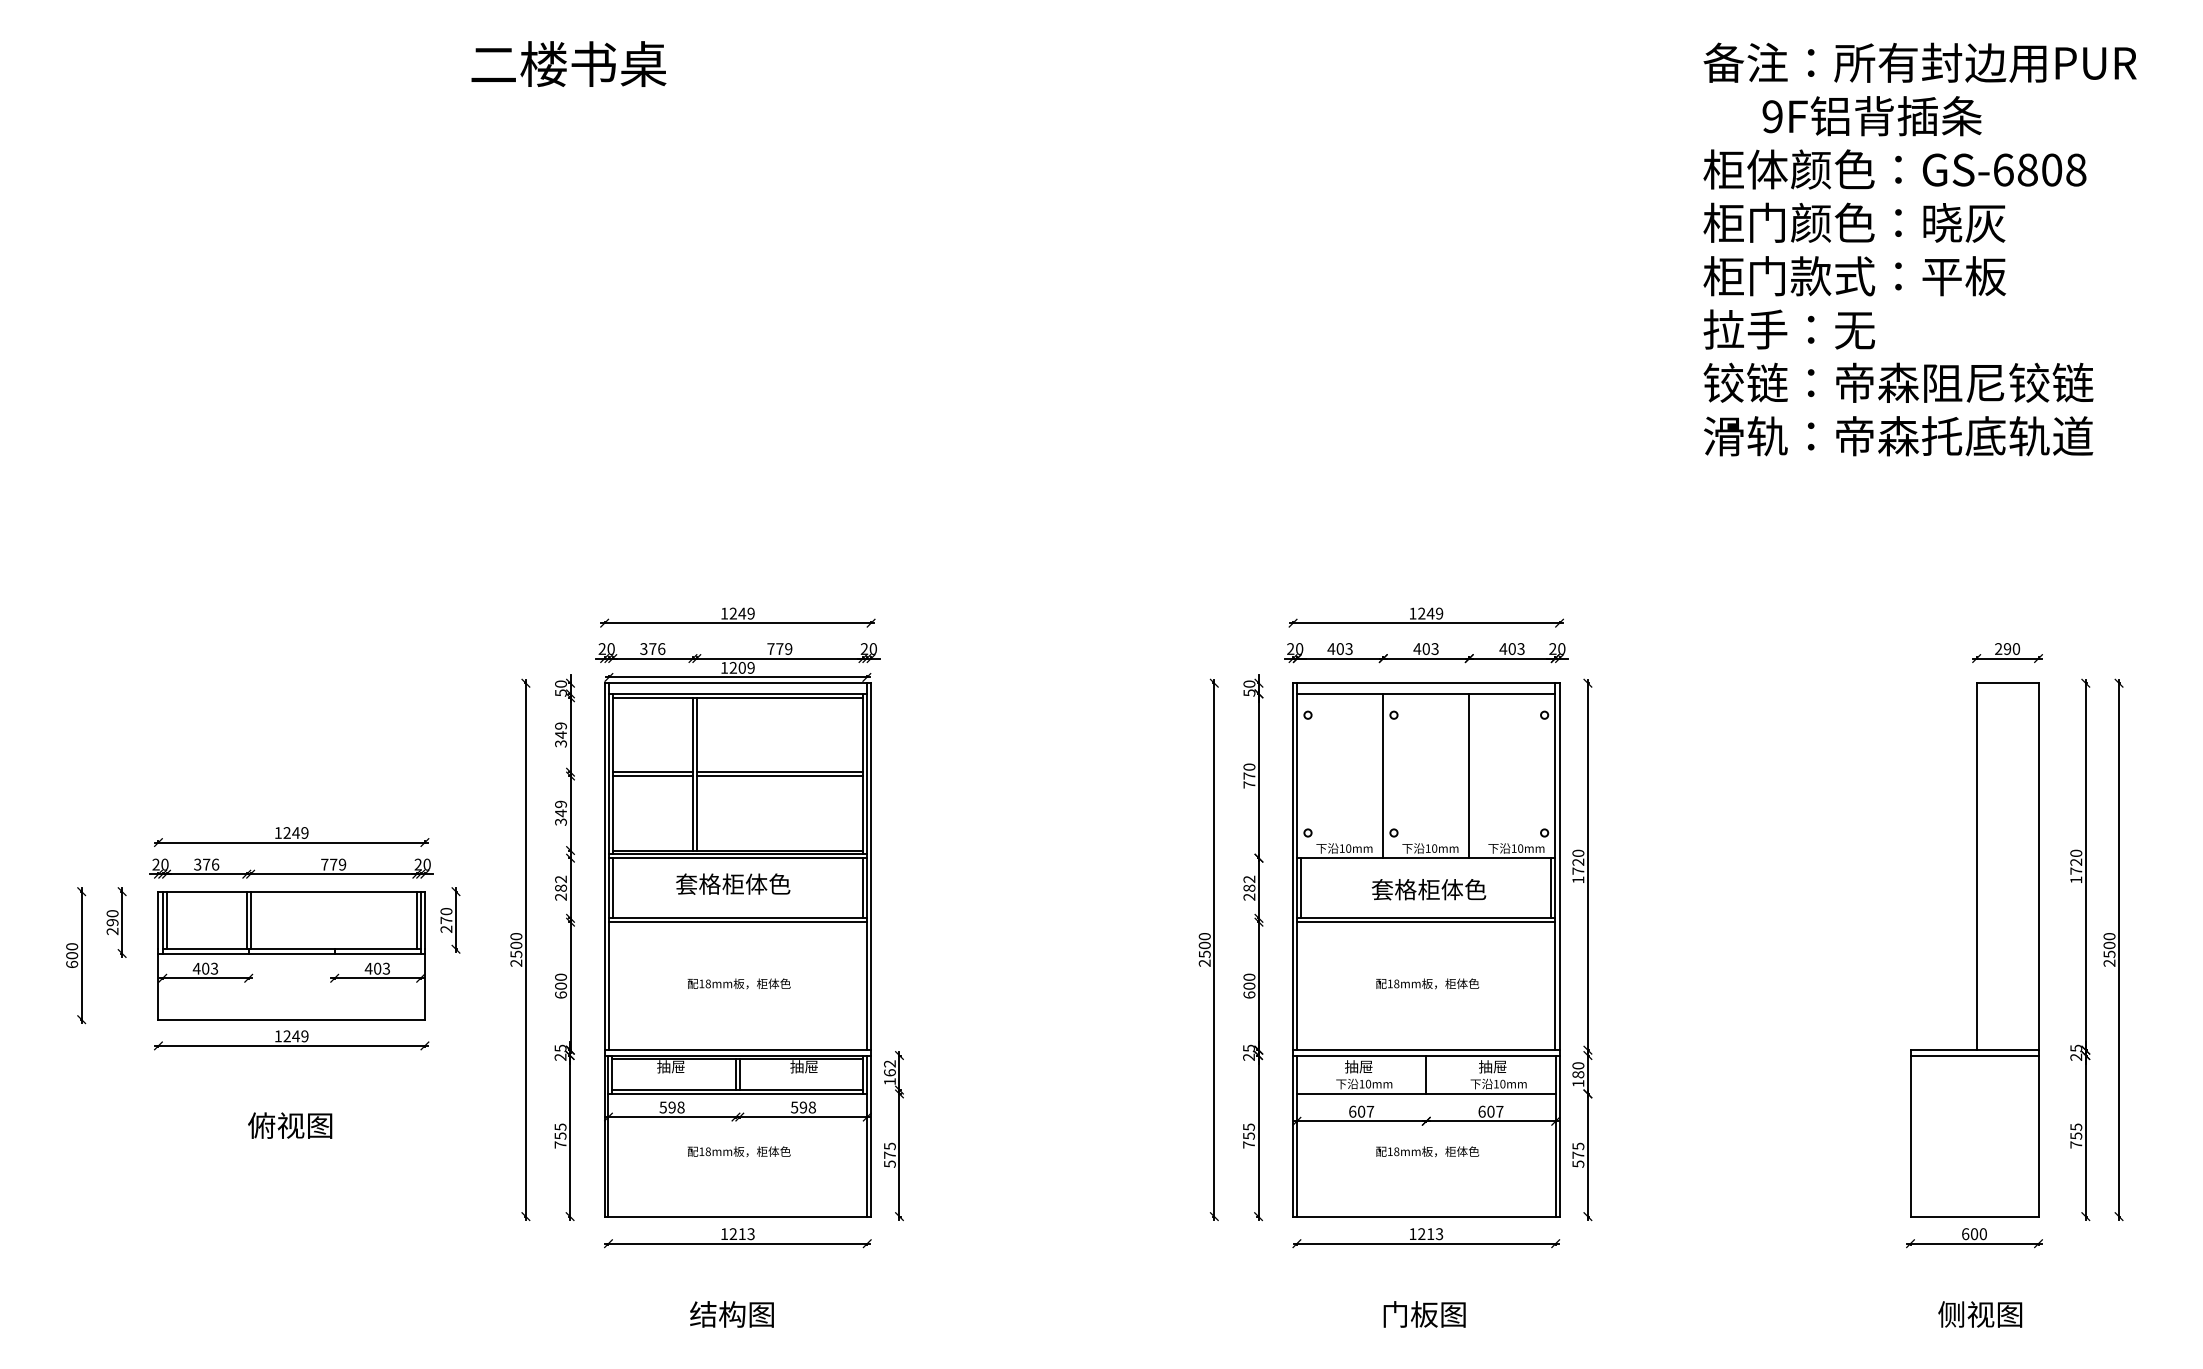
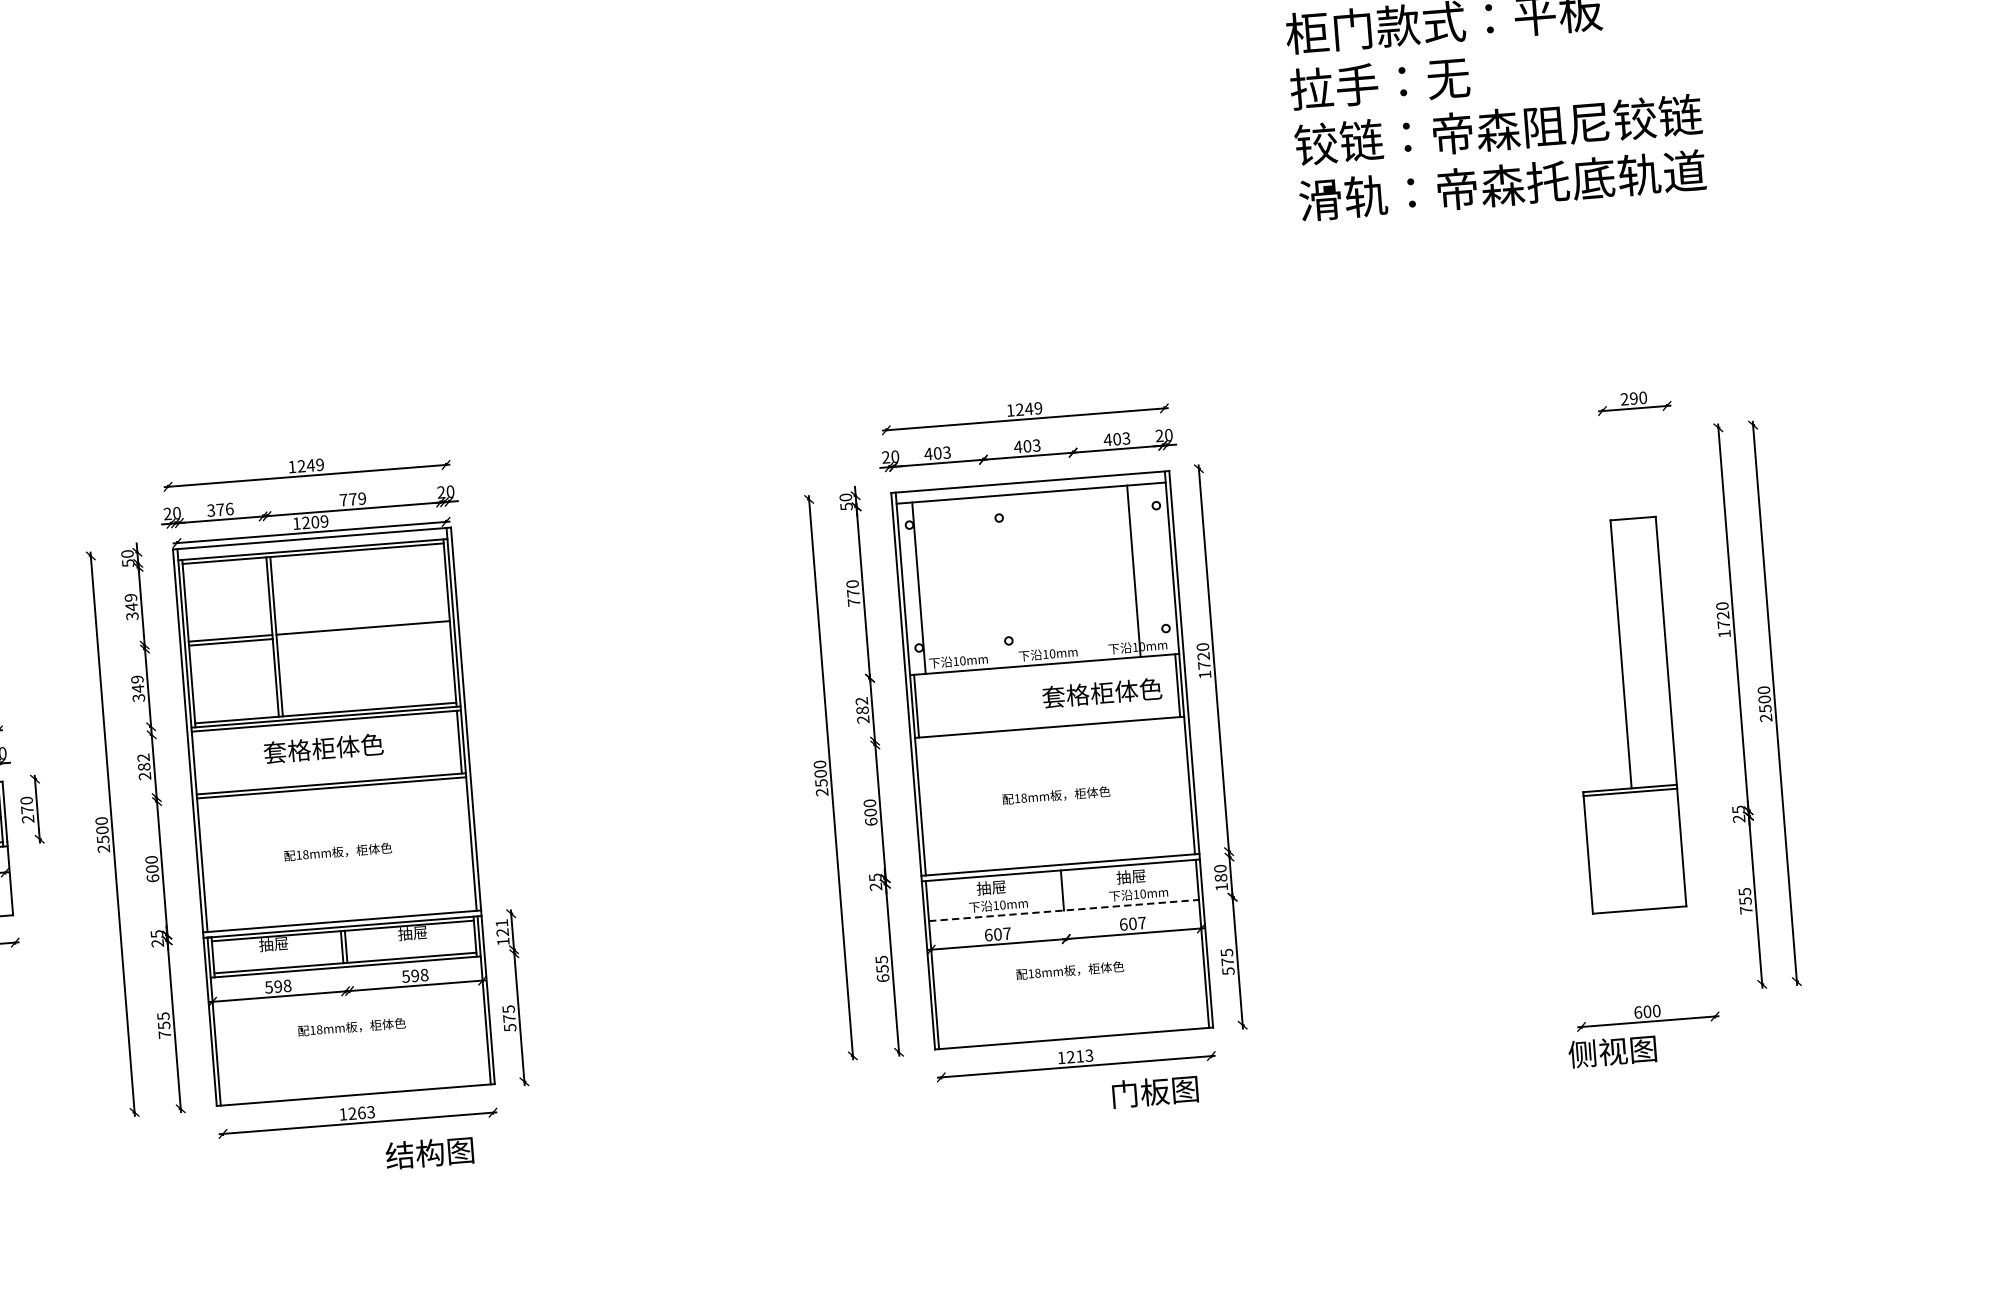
line: (1383, 775) -> (919, 587), moved
line: (1469, 775) -> (1134, 570), moved
line: (779, 776) -> (363, 632), removed
line: (612, 888) -> (198, 763), removed
text: (1428, 889) -> (1101, 692), moved
line: (1426, 922) -> (1050, 731), removed
part: (1974, 949) -> (1624, 714), size x0.7
text: (889, 1068) -> (501, 928), 162 -> 121
line: (1426, 1093) -> (1064, 910), solid -> dashed
text: (1248, 1144) -> (882, 977), 755 -> 655
text: (741, 1234) -> (361, 1113), 1213 -> 1263
text: (731, 1314) -> (429, 1153), moved
text: (1424, 1314) -> (1155, 1091), moved
text: (1980, 1314) -> (1612, 1051), moved

